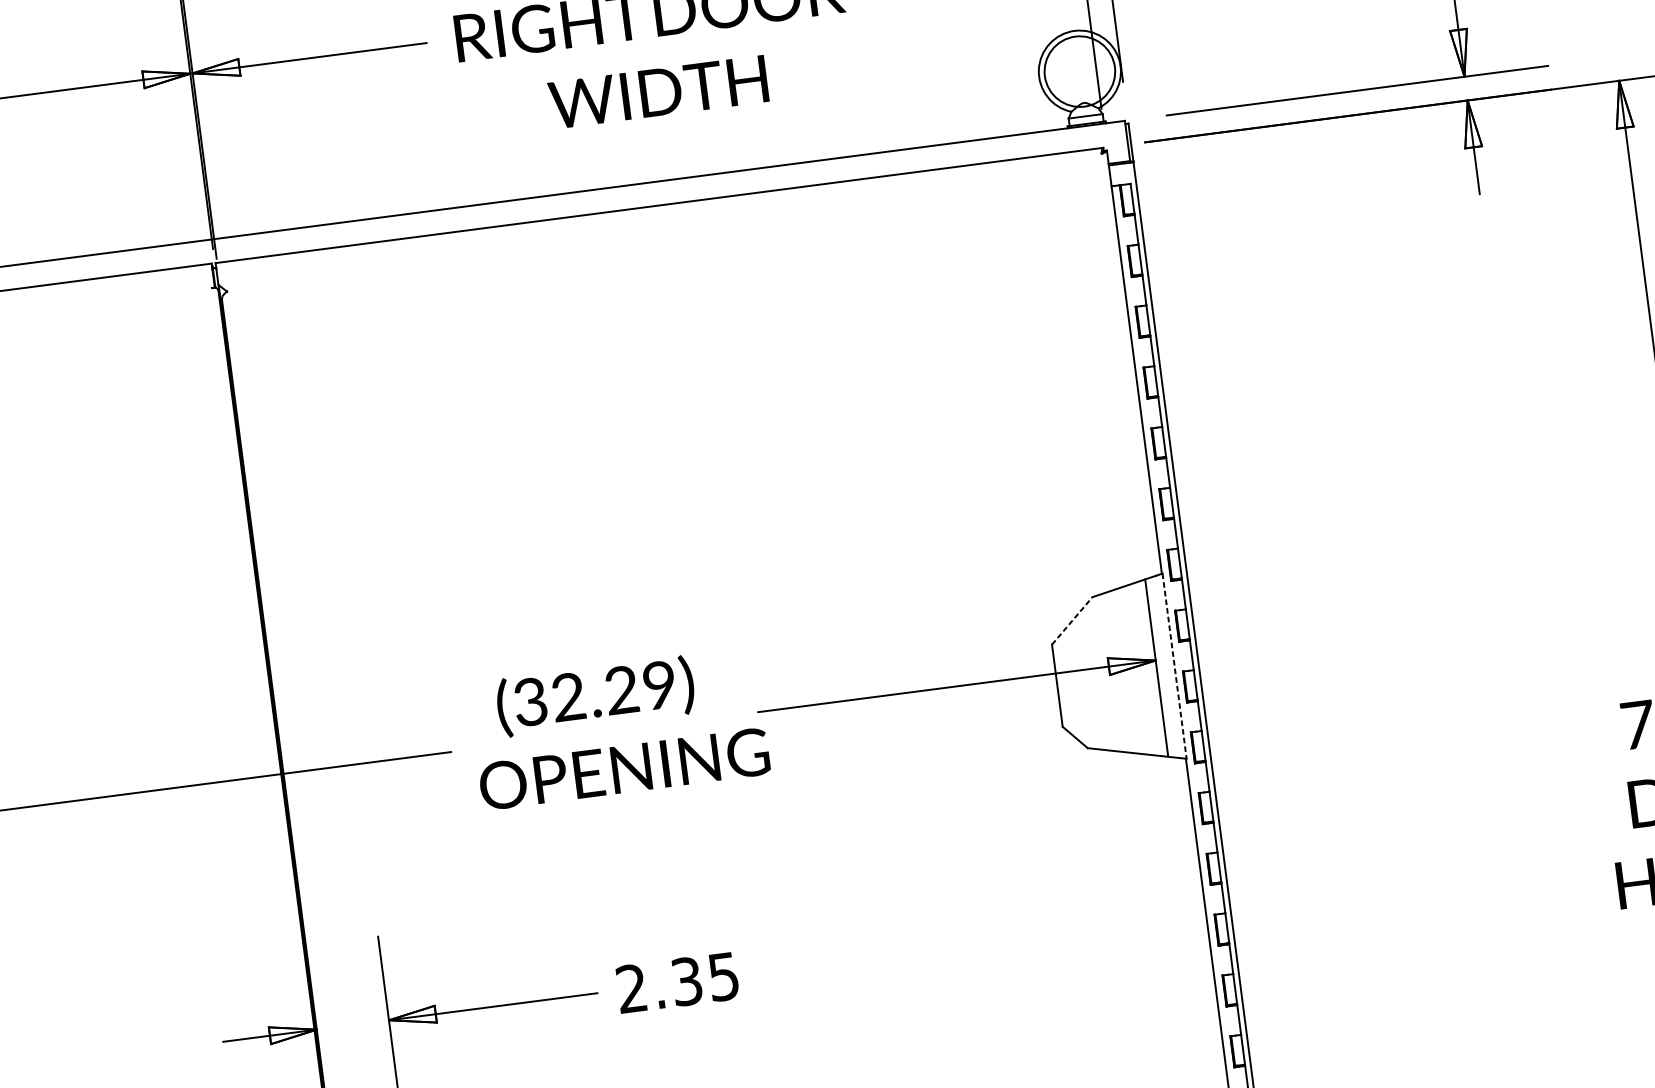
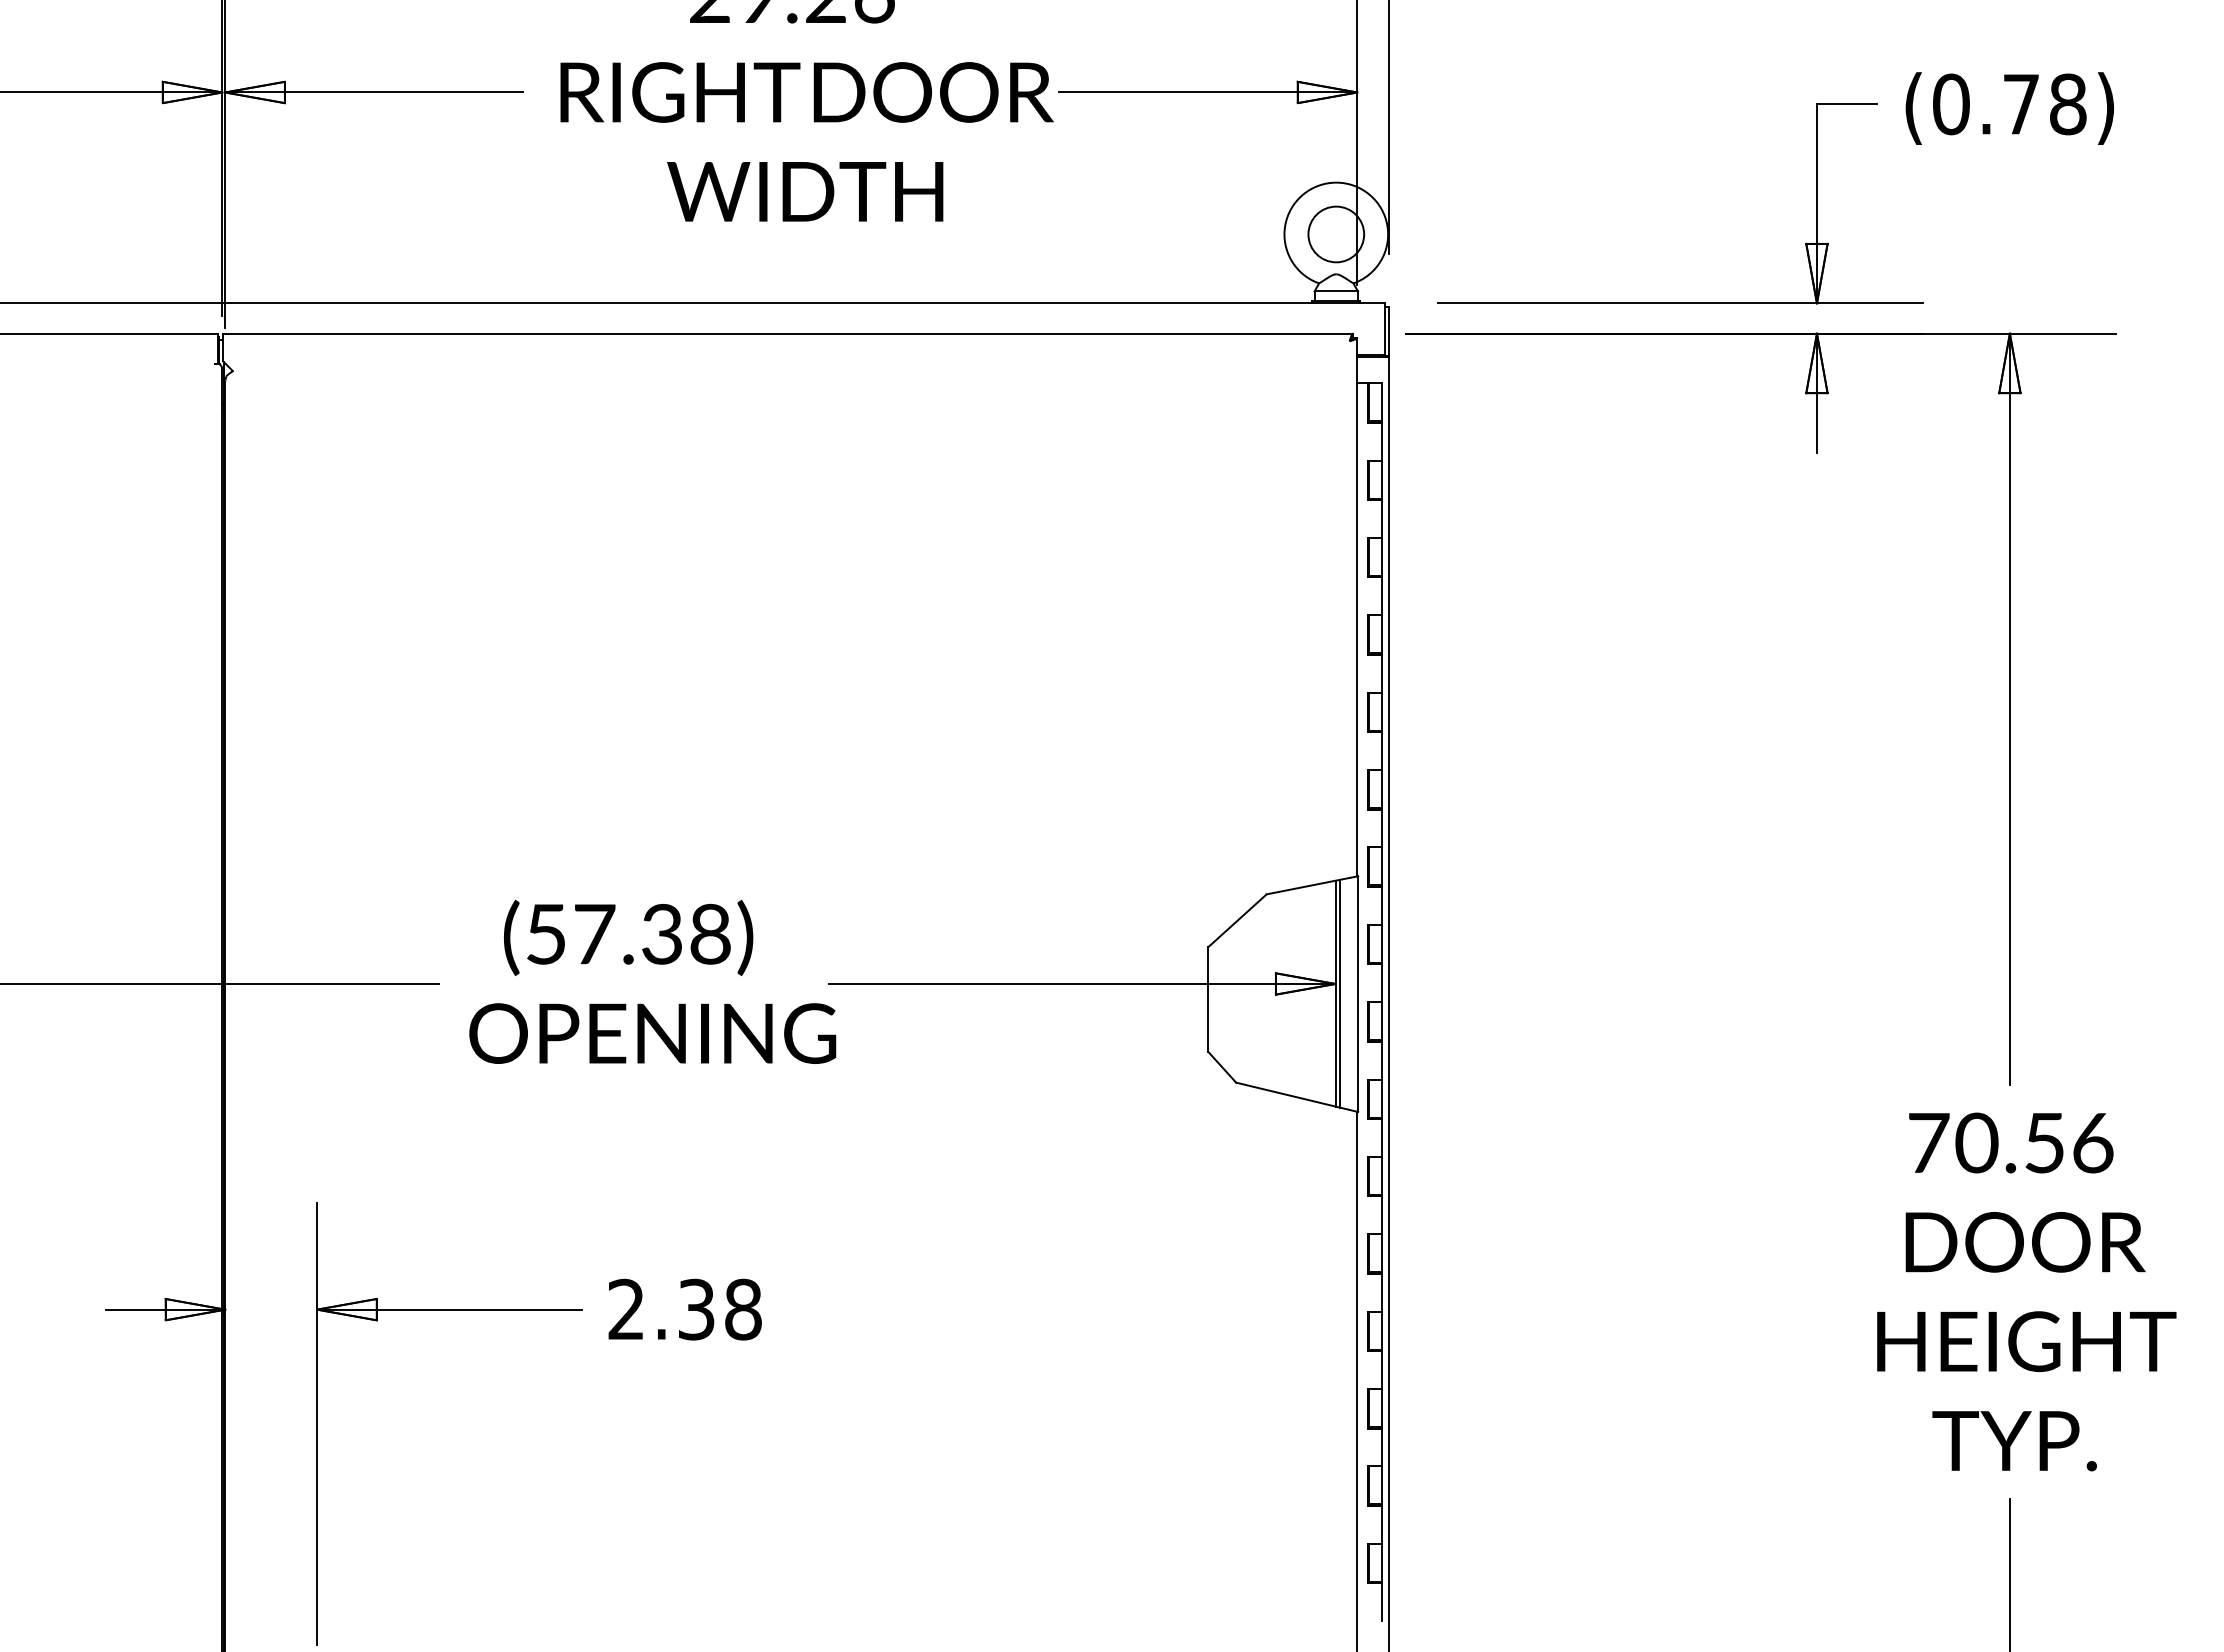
circle: (1080, 71) -> (1336, 234), size x0.62
line: (1072, 620) -> (1237, 920), dashed -> solid
line: (1174, 666) -> (1358, 994), dashed -> solid
line: (1159, 667) -> (1339, 993), added
text: (595, 693) -> (628, 933), (32.29) -> (57.38)
text: (723, 976) -> (743, 1309), 2.35 -> 2.38

